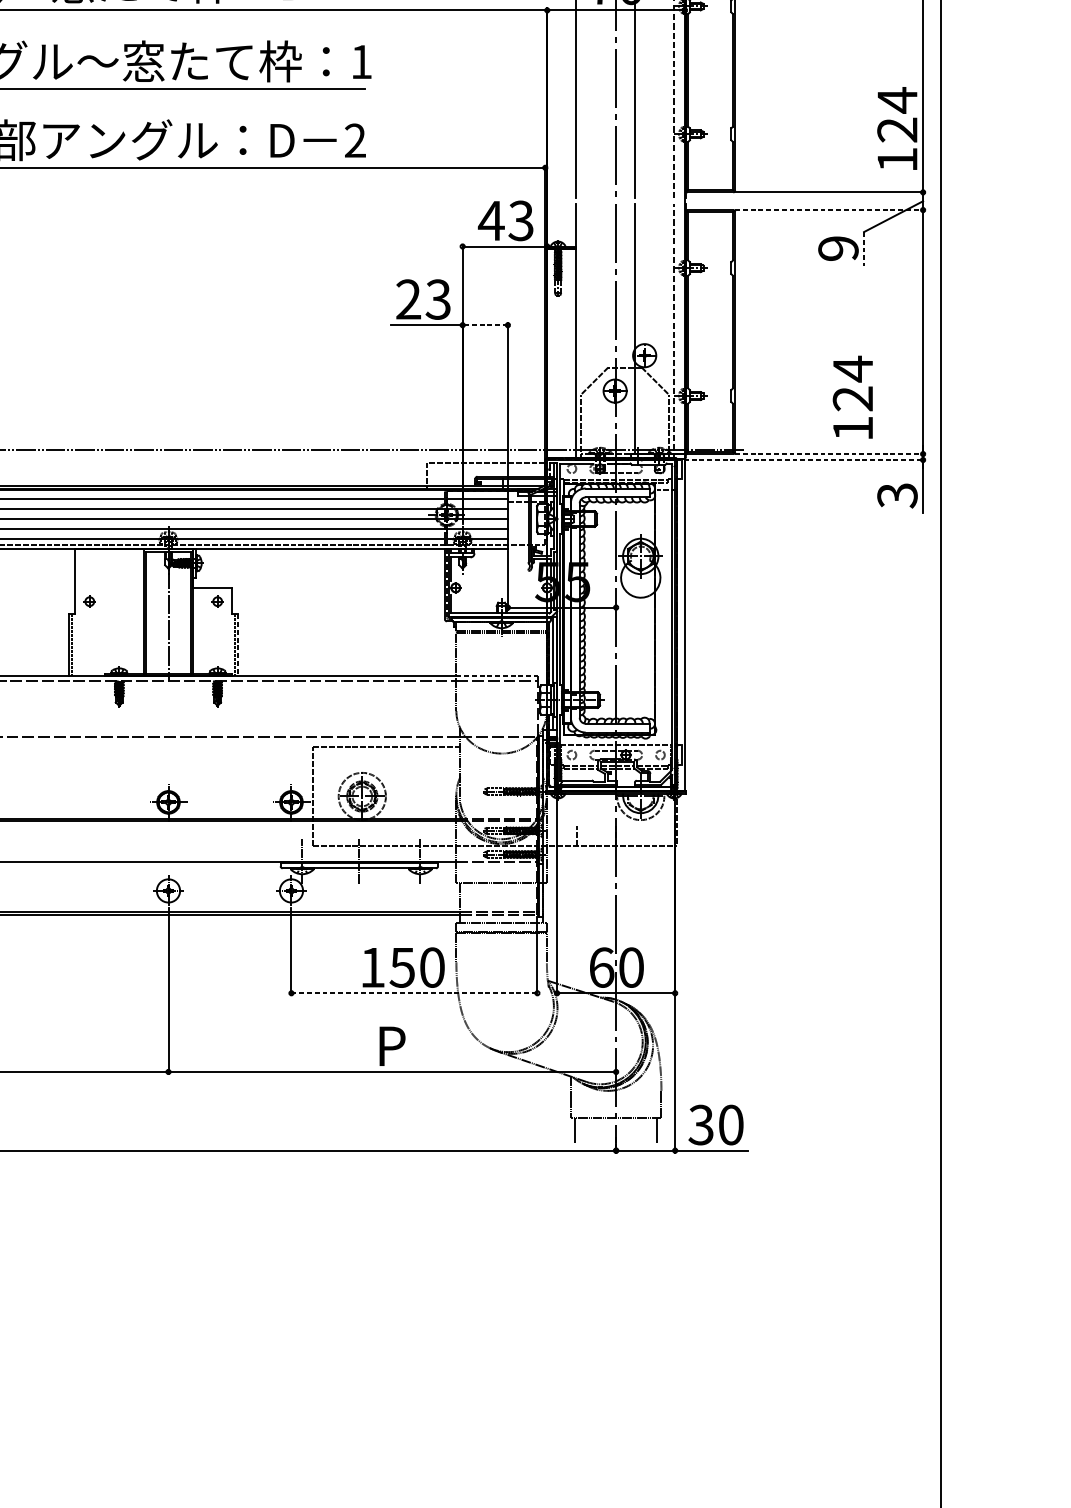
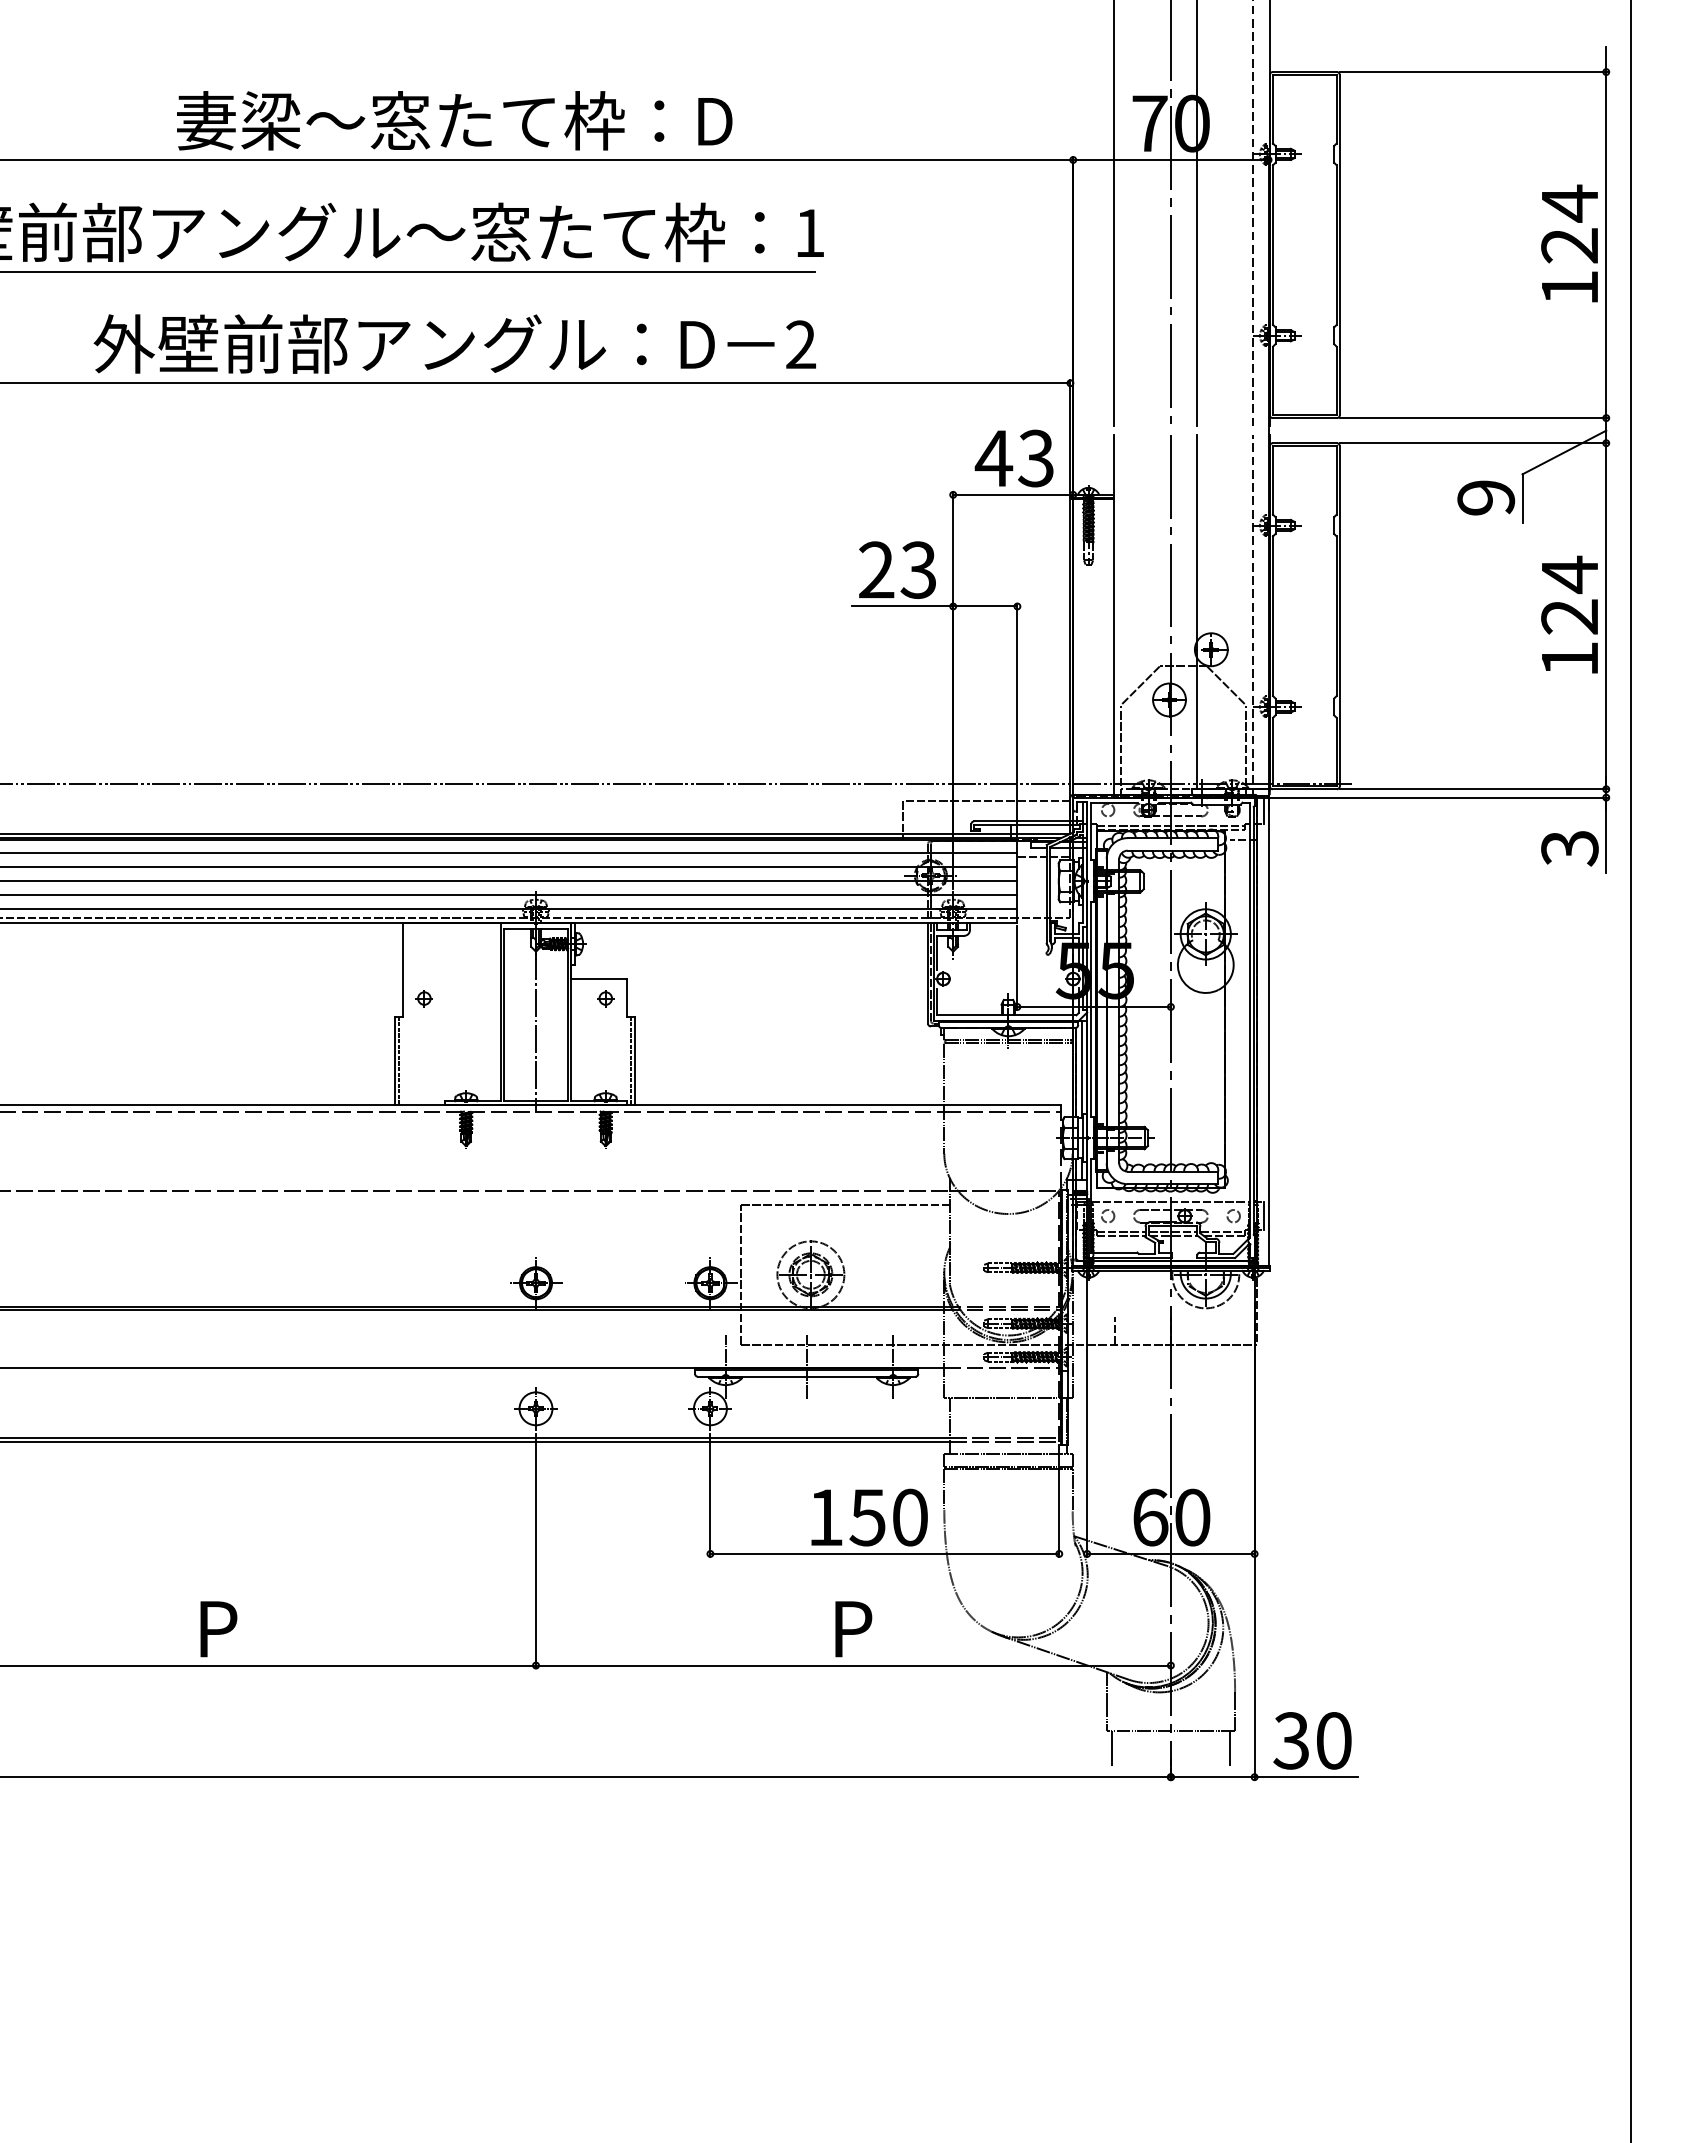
text: (897, 128) -> (1569, 243), moved
line: (830, 210) -> (1474, 443), dashed -> solid
line: (864, 249) -> (1522, 499), dashed -> solid
line: (484, 325) -> (984, 606), dashed -> solid
text: (852, 397) -> (1569, 614), moved
line: (830, 454) -> (1474, 789), dashed -> solid
line: (800, 459) -> (1432, 797), dashed -> solid
line: (238, 645) -> (635, 1060), dashed -> solid
line: (497, 676) -> (1002, 1104), dashed -> solid
line: (414, 992) -> (885, 1553), dashed -> solid

